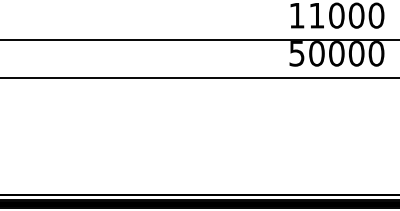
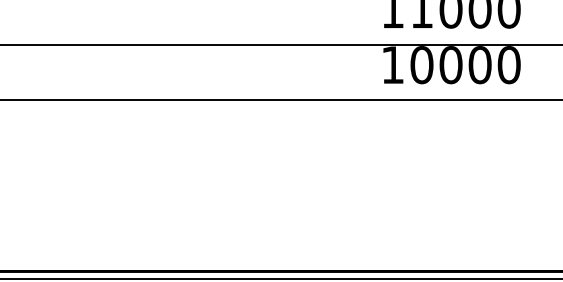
text: (296, 53) -> (392, 64), 50000 -> 10000

